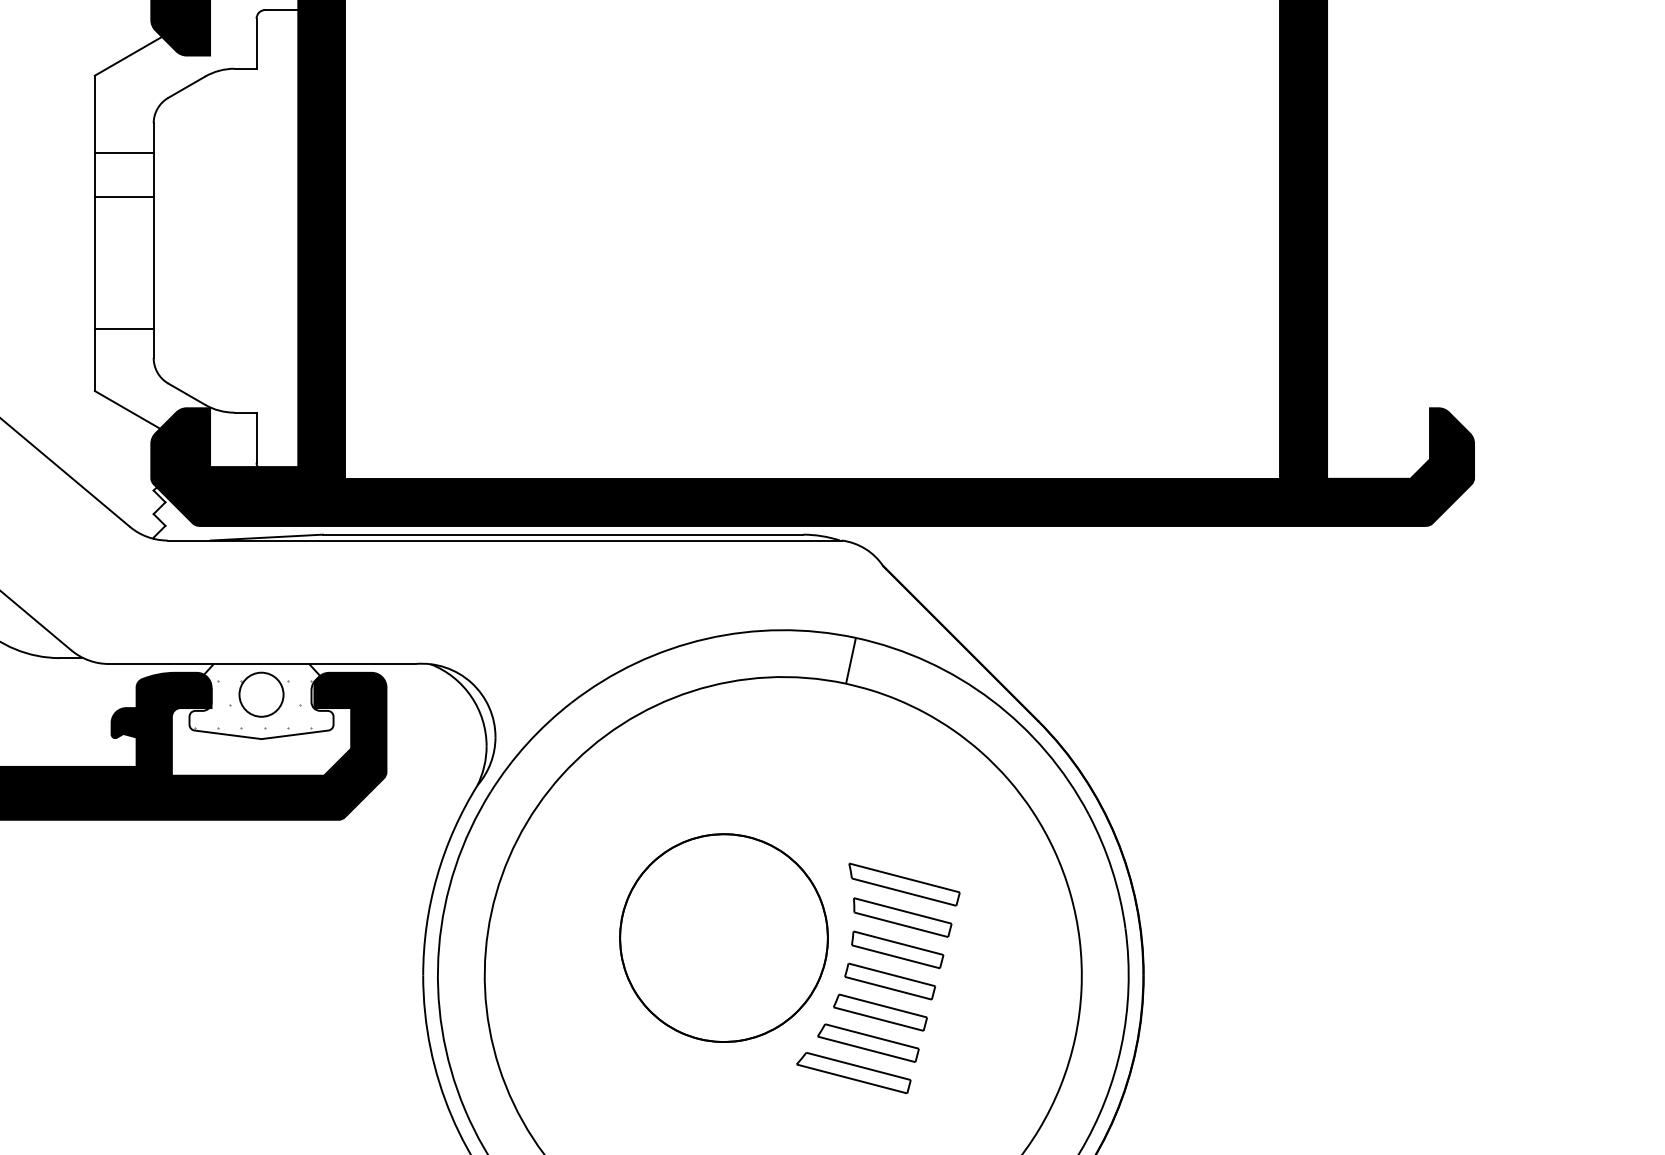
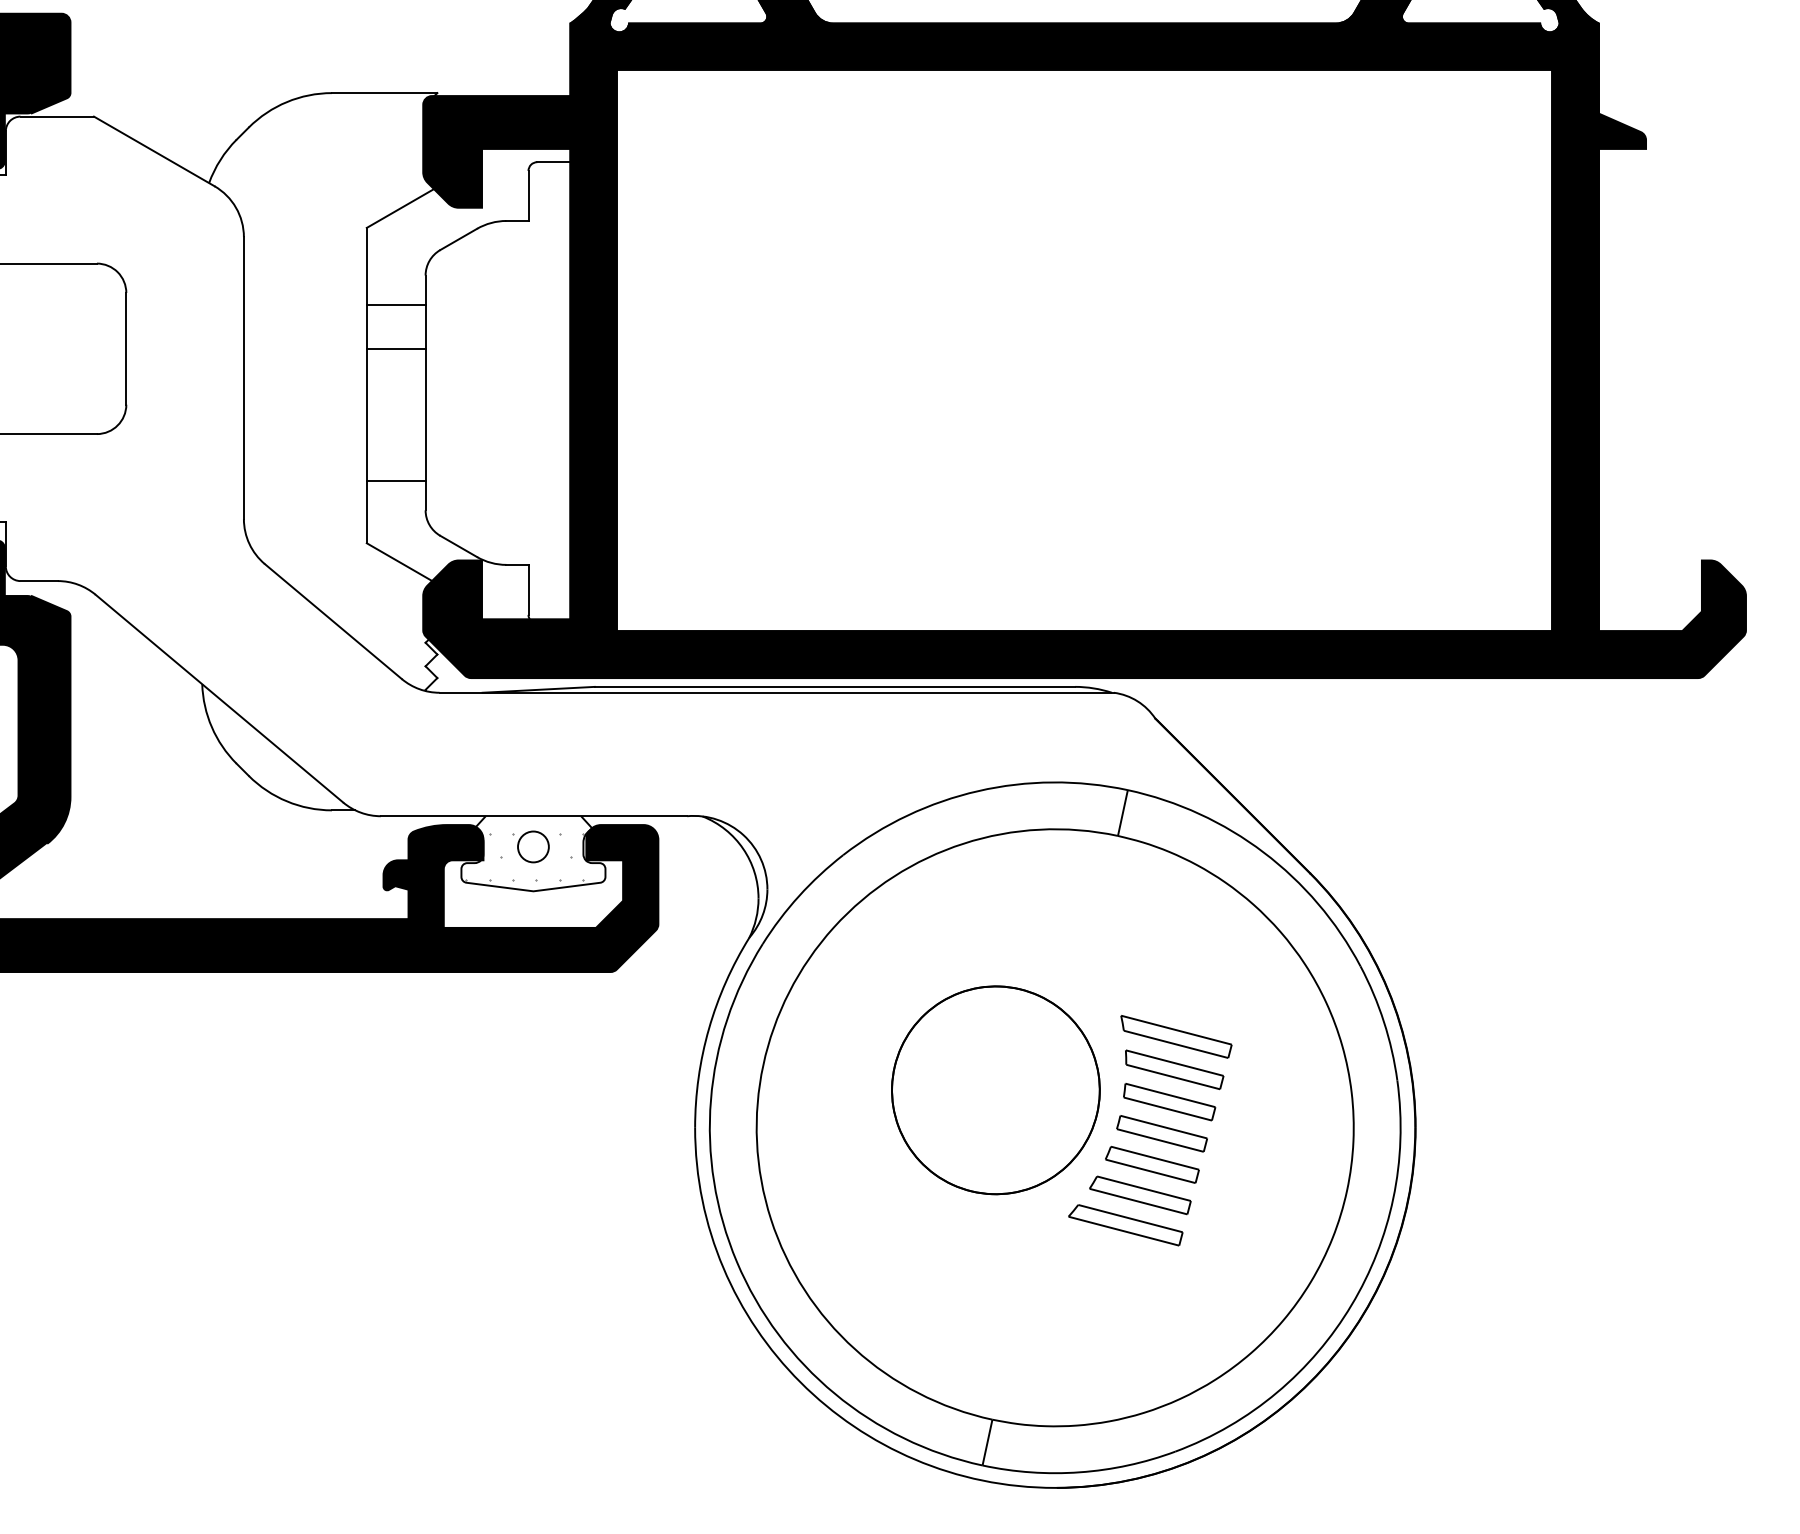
circle: (261, 694) -> (533, 846), size x0.7

